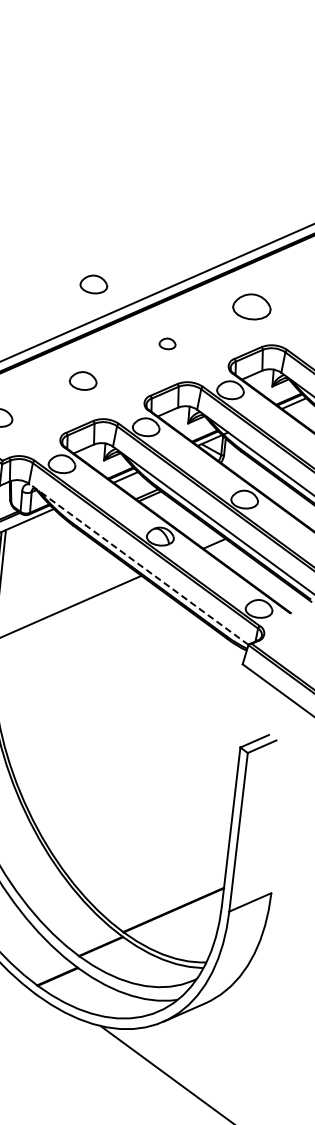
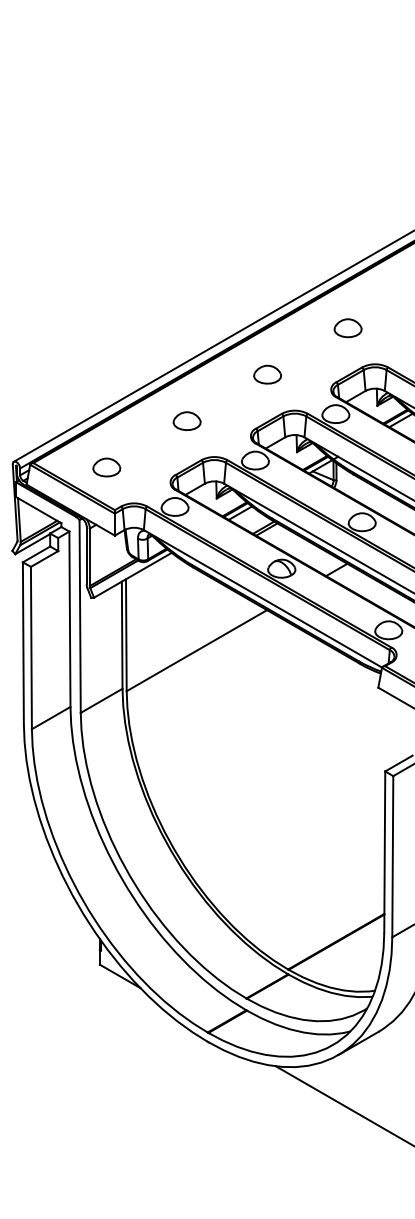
part: (93, 283) -> (186, 322), removed
part: (251, 307) -> (347, 328), size x0.71
part: (167, 343) -> (267, 374), size x1.67
line: (138, 563) -> (262, 598), dashed -> solid

